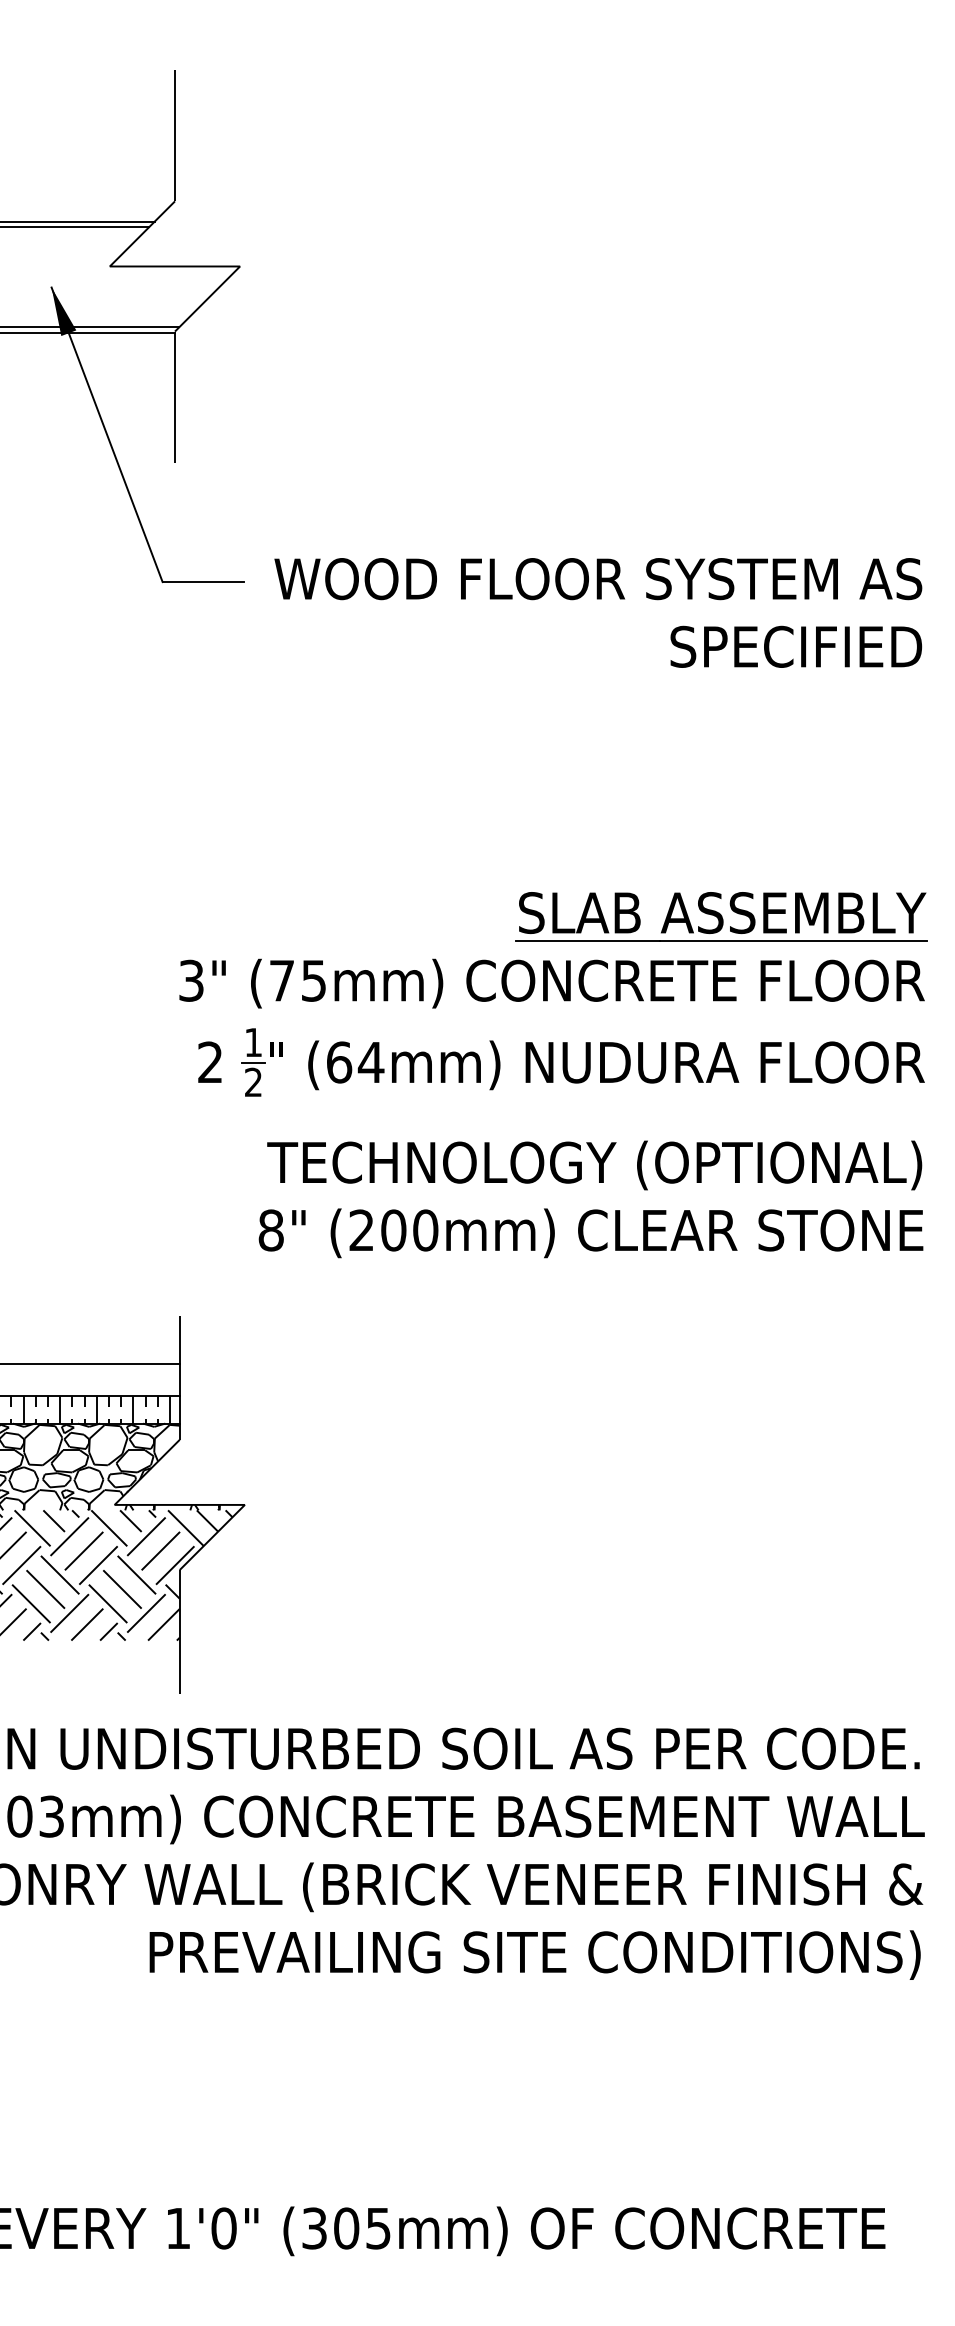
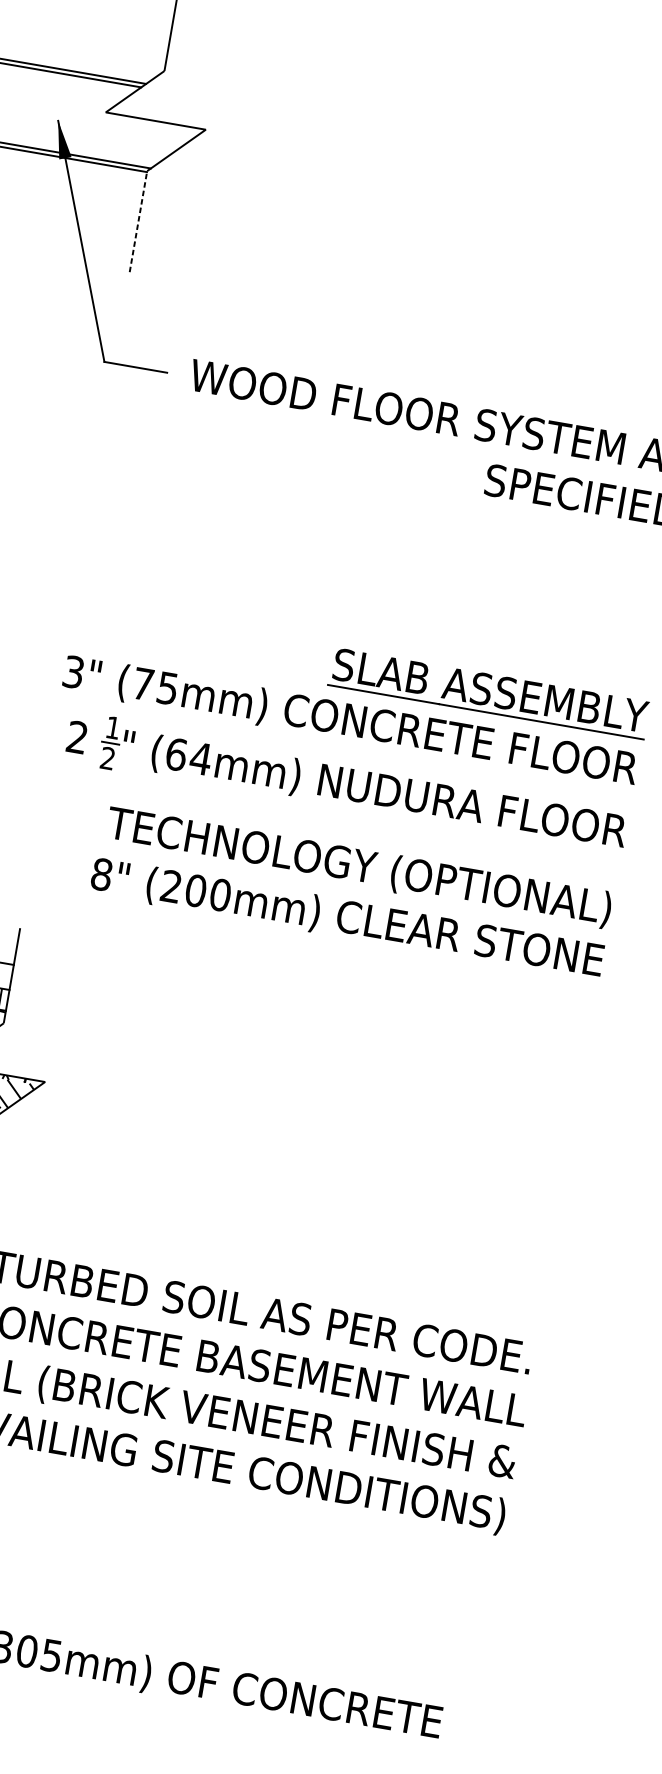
line: (175, 397) -> (138, 221), solid -> dashed

